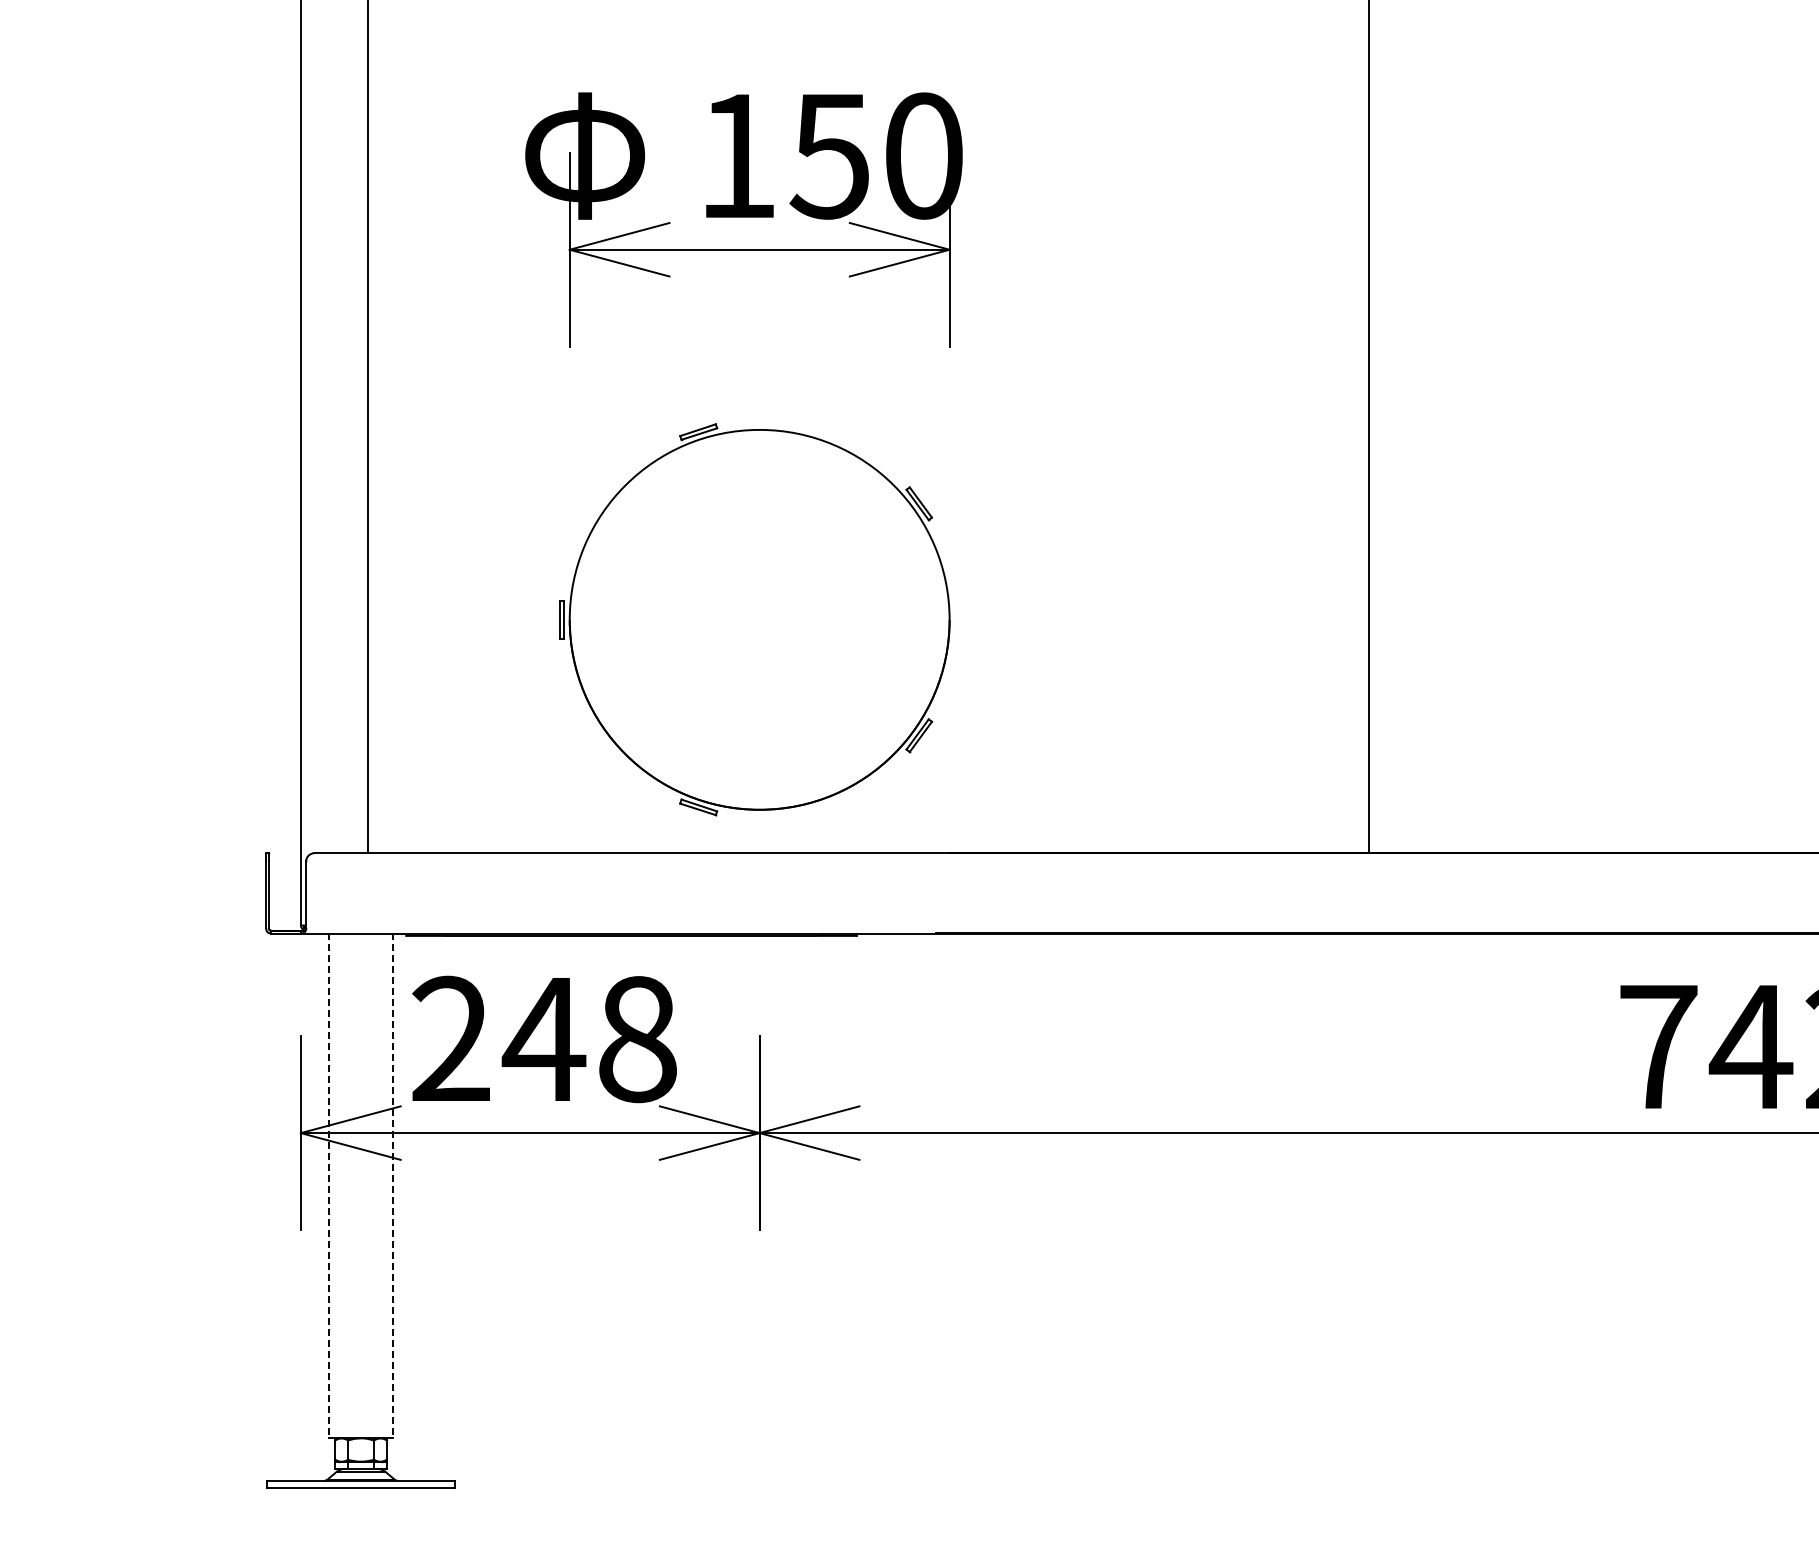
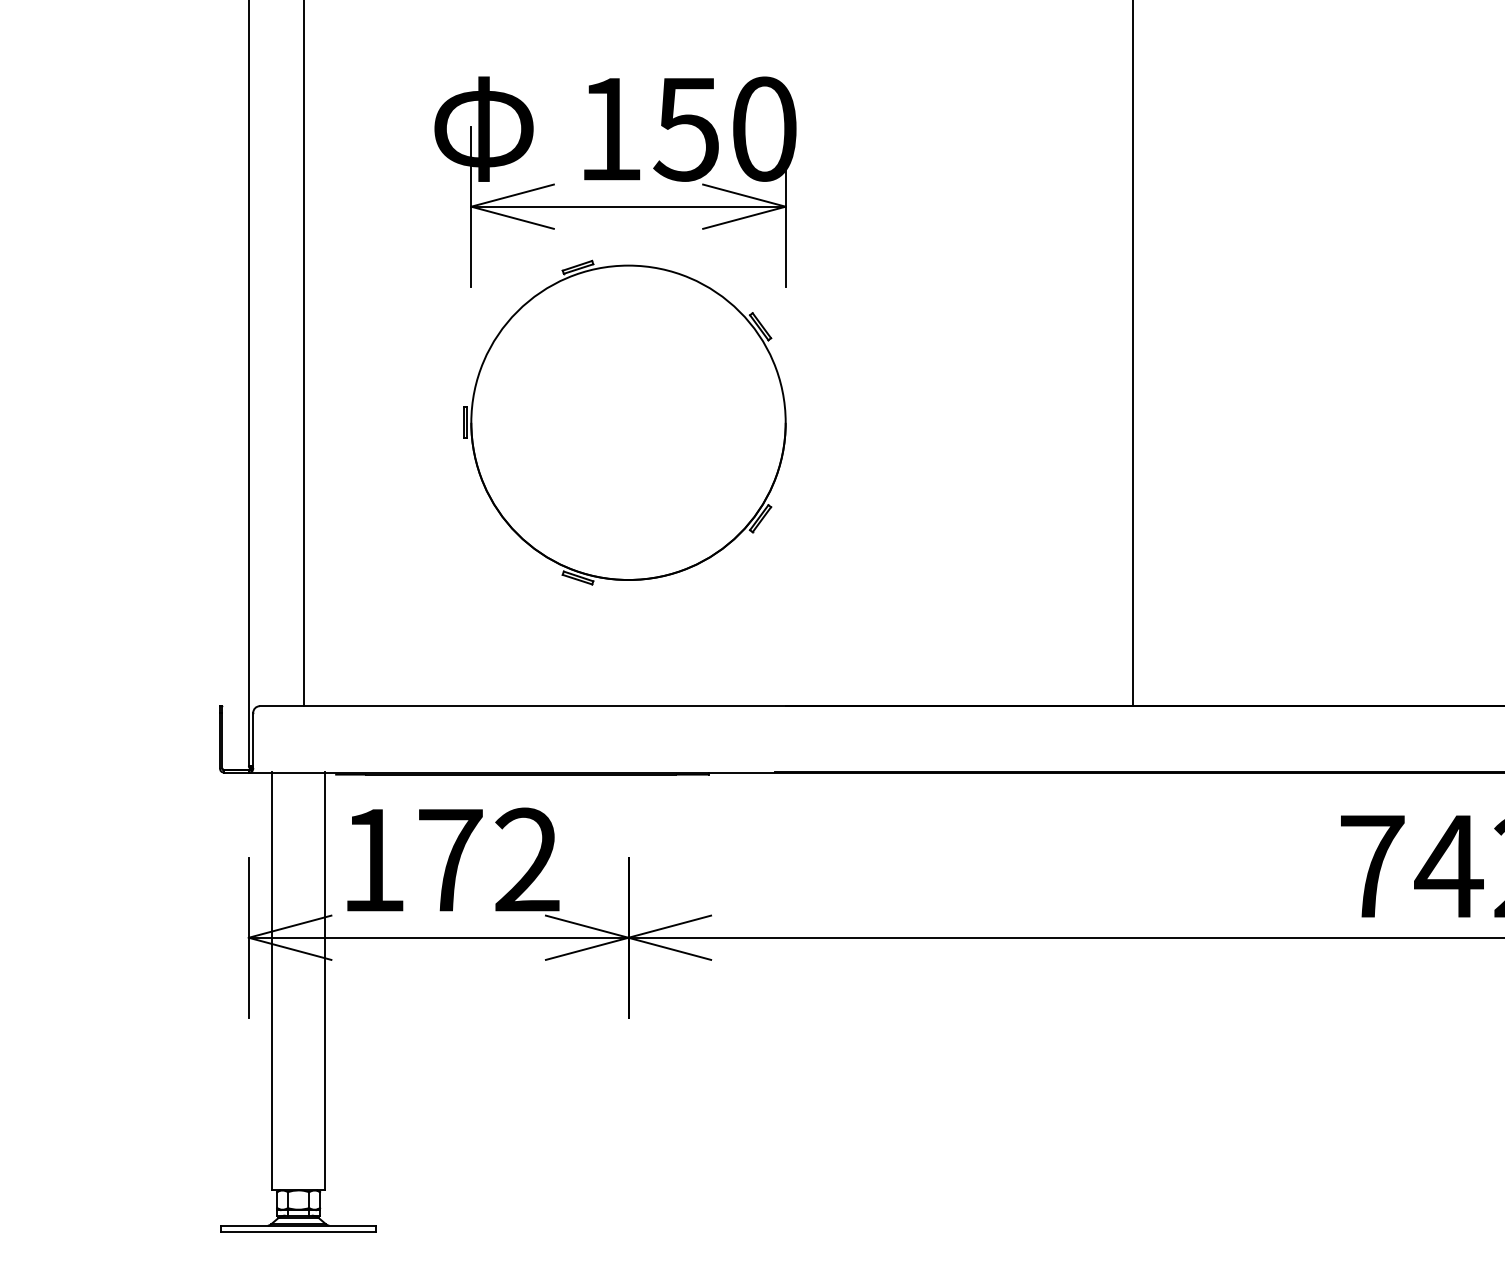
part: (754, 619) -> (624, 422), moved
text: (544, 1039) -> (450, 860), 248 -> 172
line: (328, 1185) -> (271, 981), dashed -> solid
line: (393, 1185) -> (325, 981), dashed -> solid

